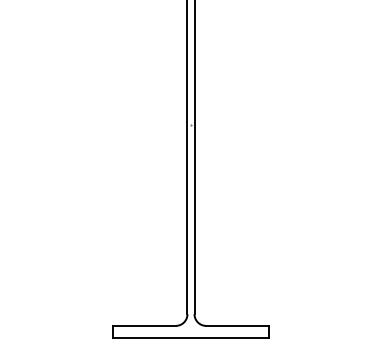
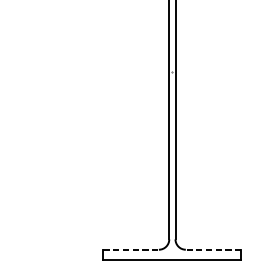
line: (144, 325) -> (131, 249), solid -> dashed
line: (237, 325) -> (213, 249), solid -> dashed

